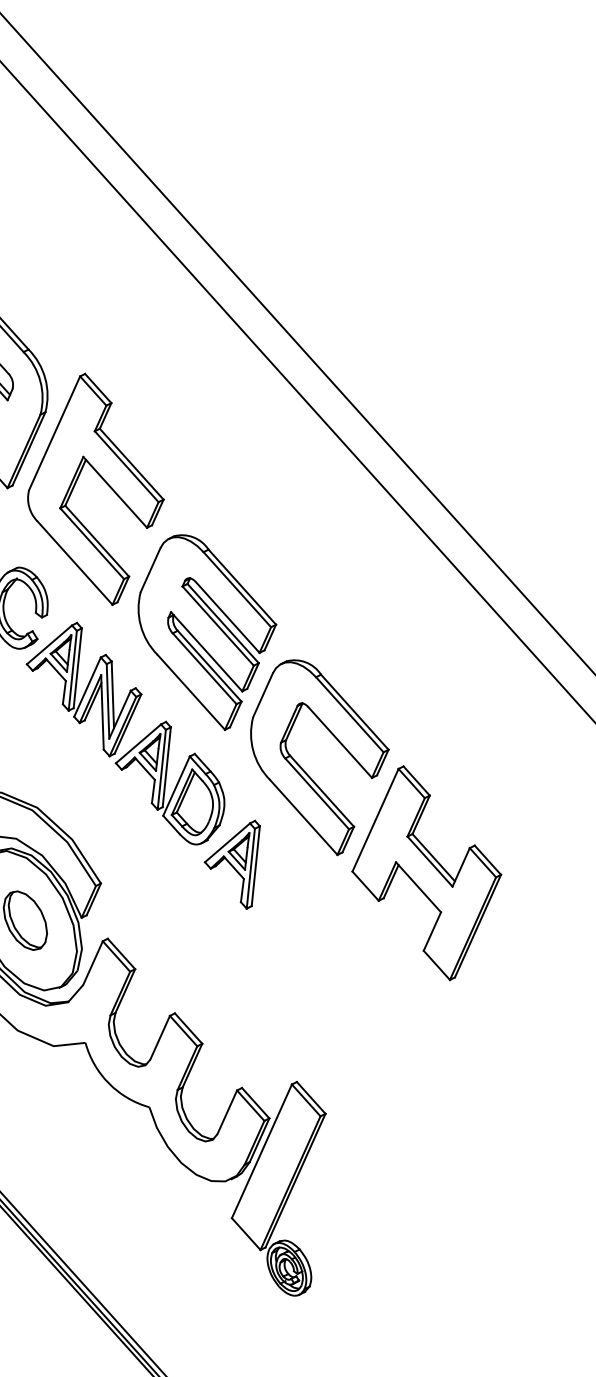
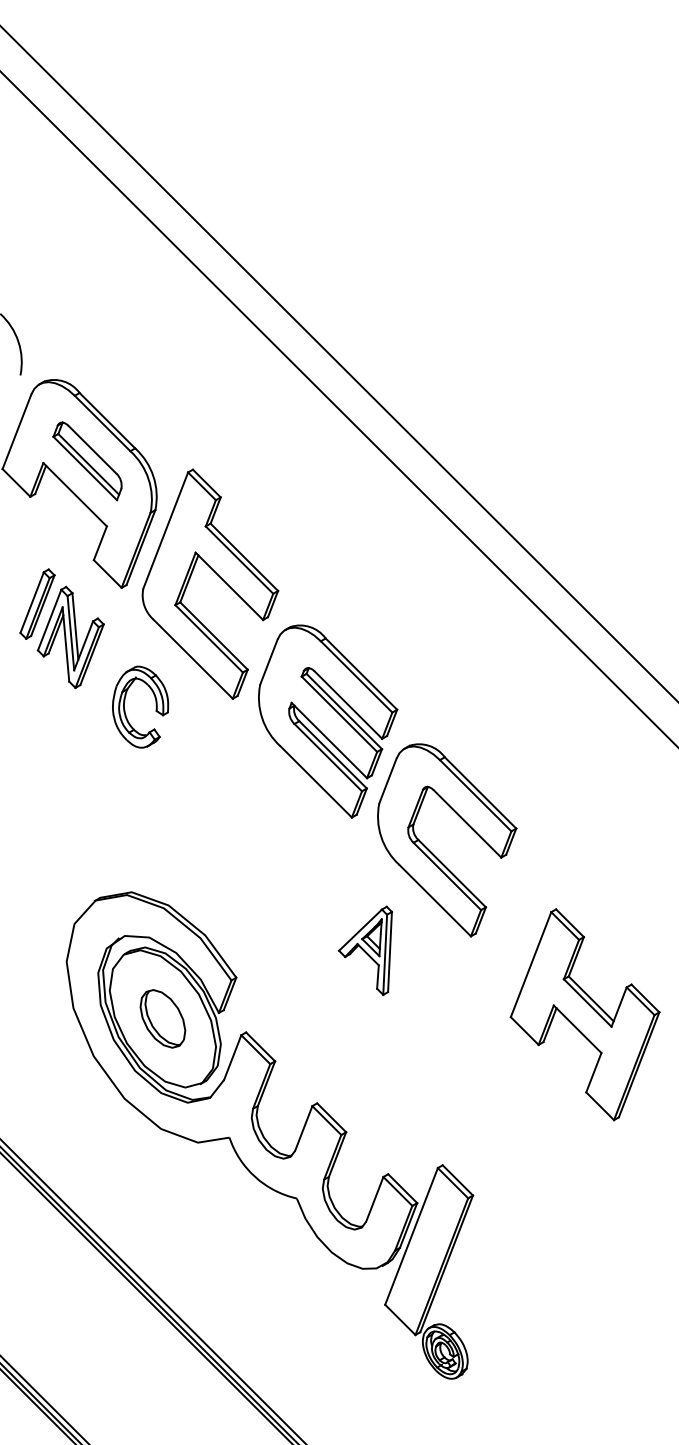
part: (125, 732) -> (252, 825), removed
part: (426, 872) -> (584, 1014), moved

